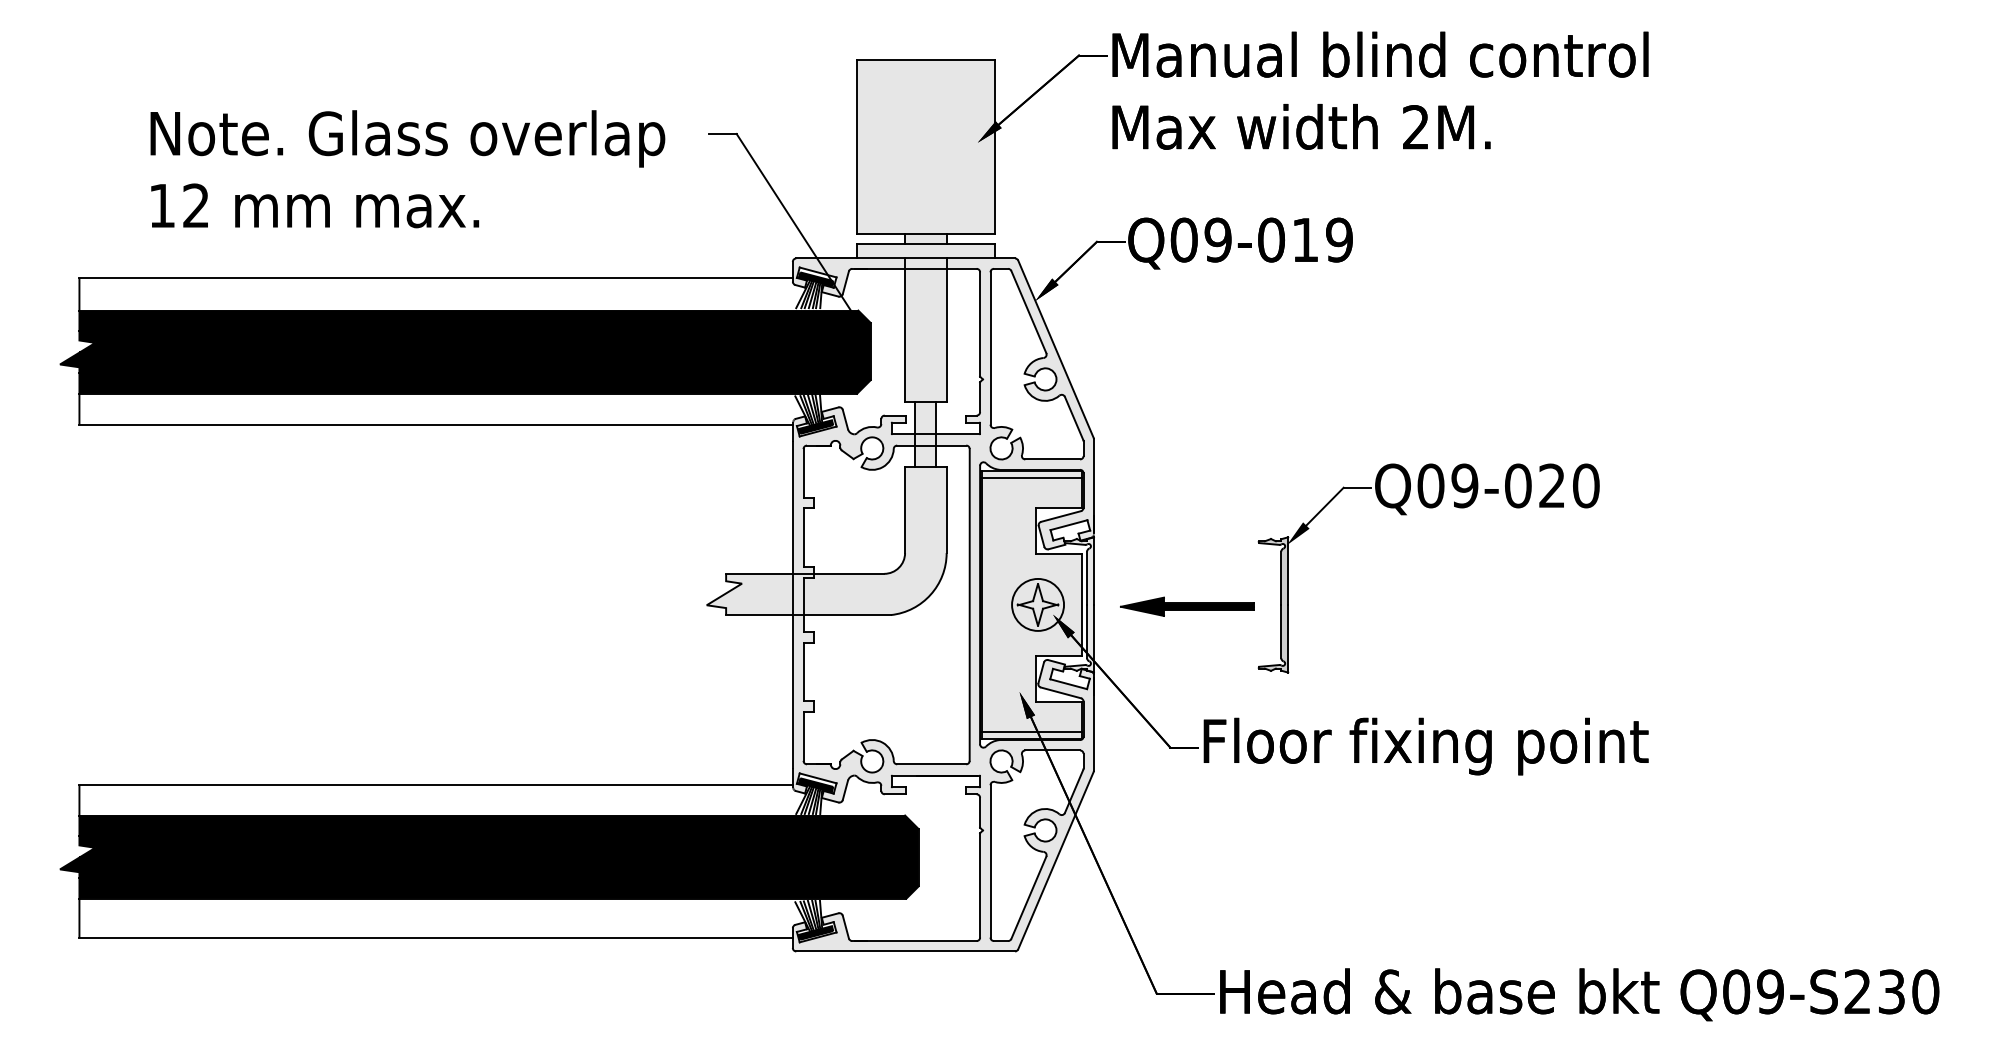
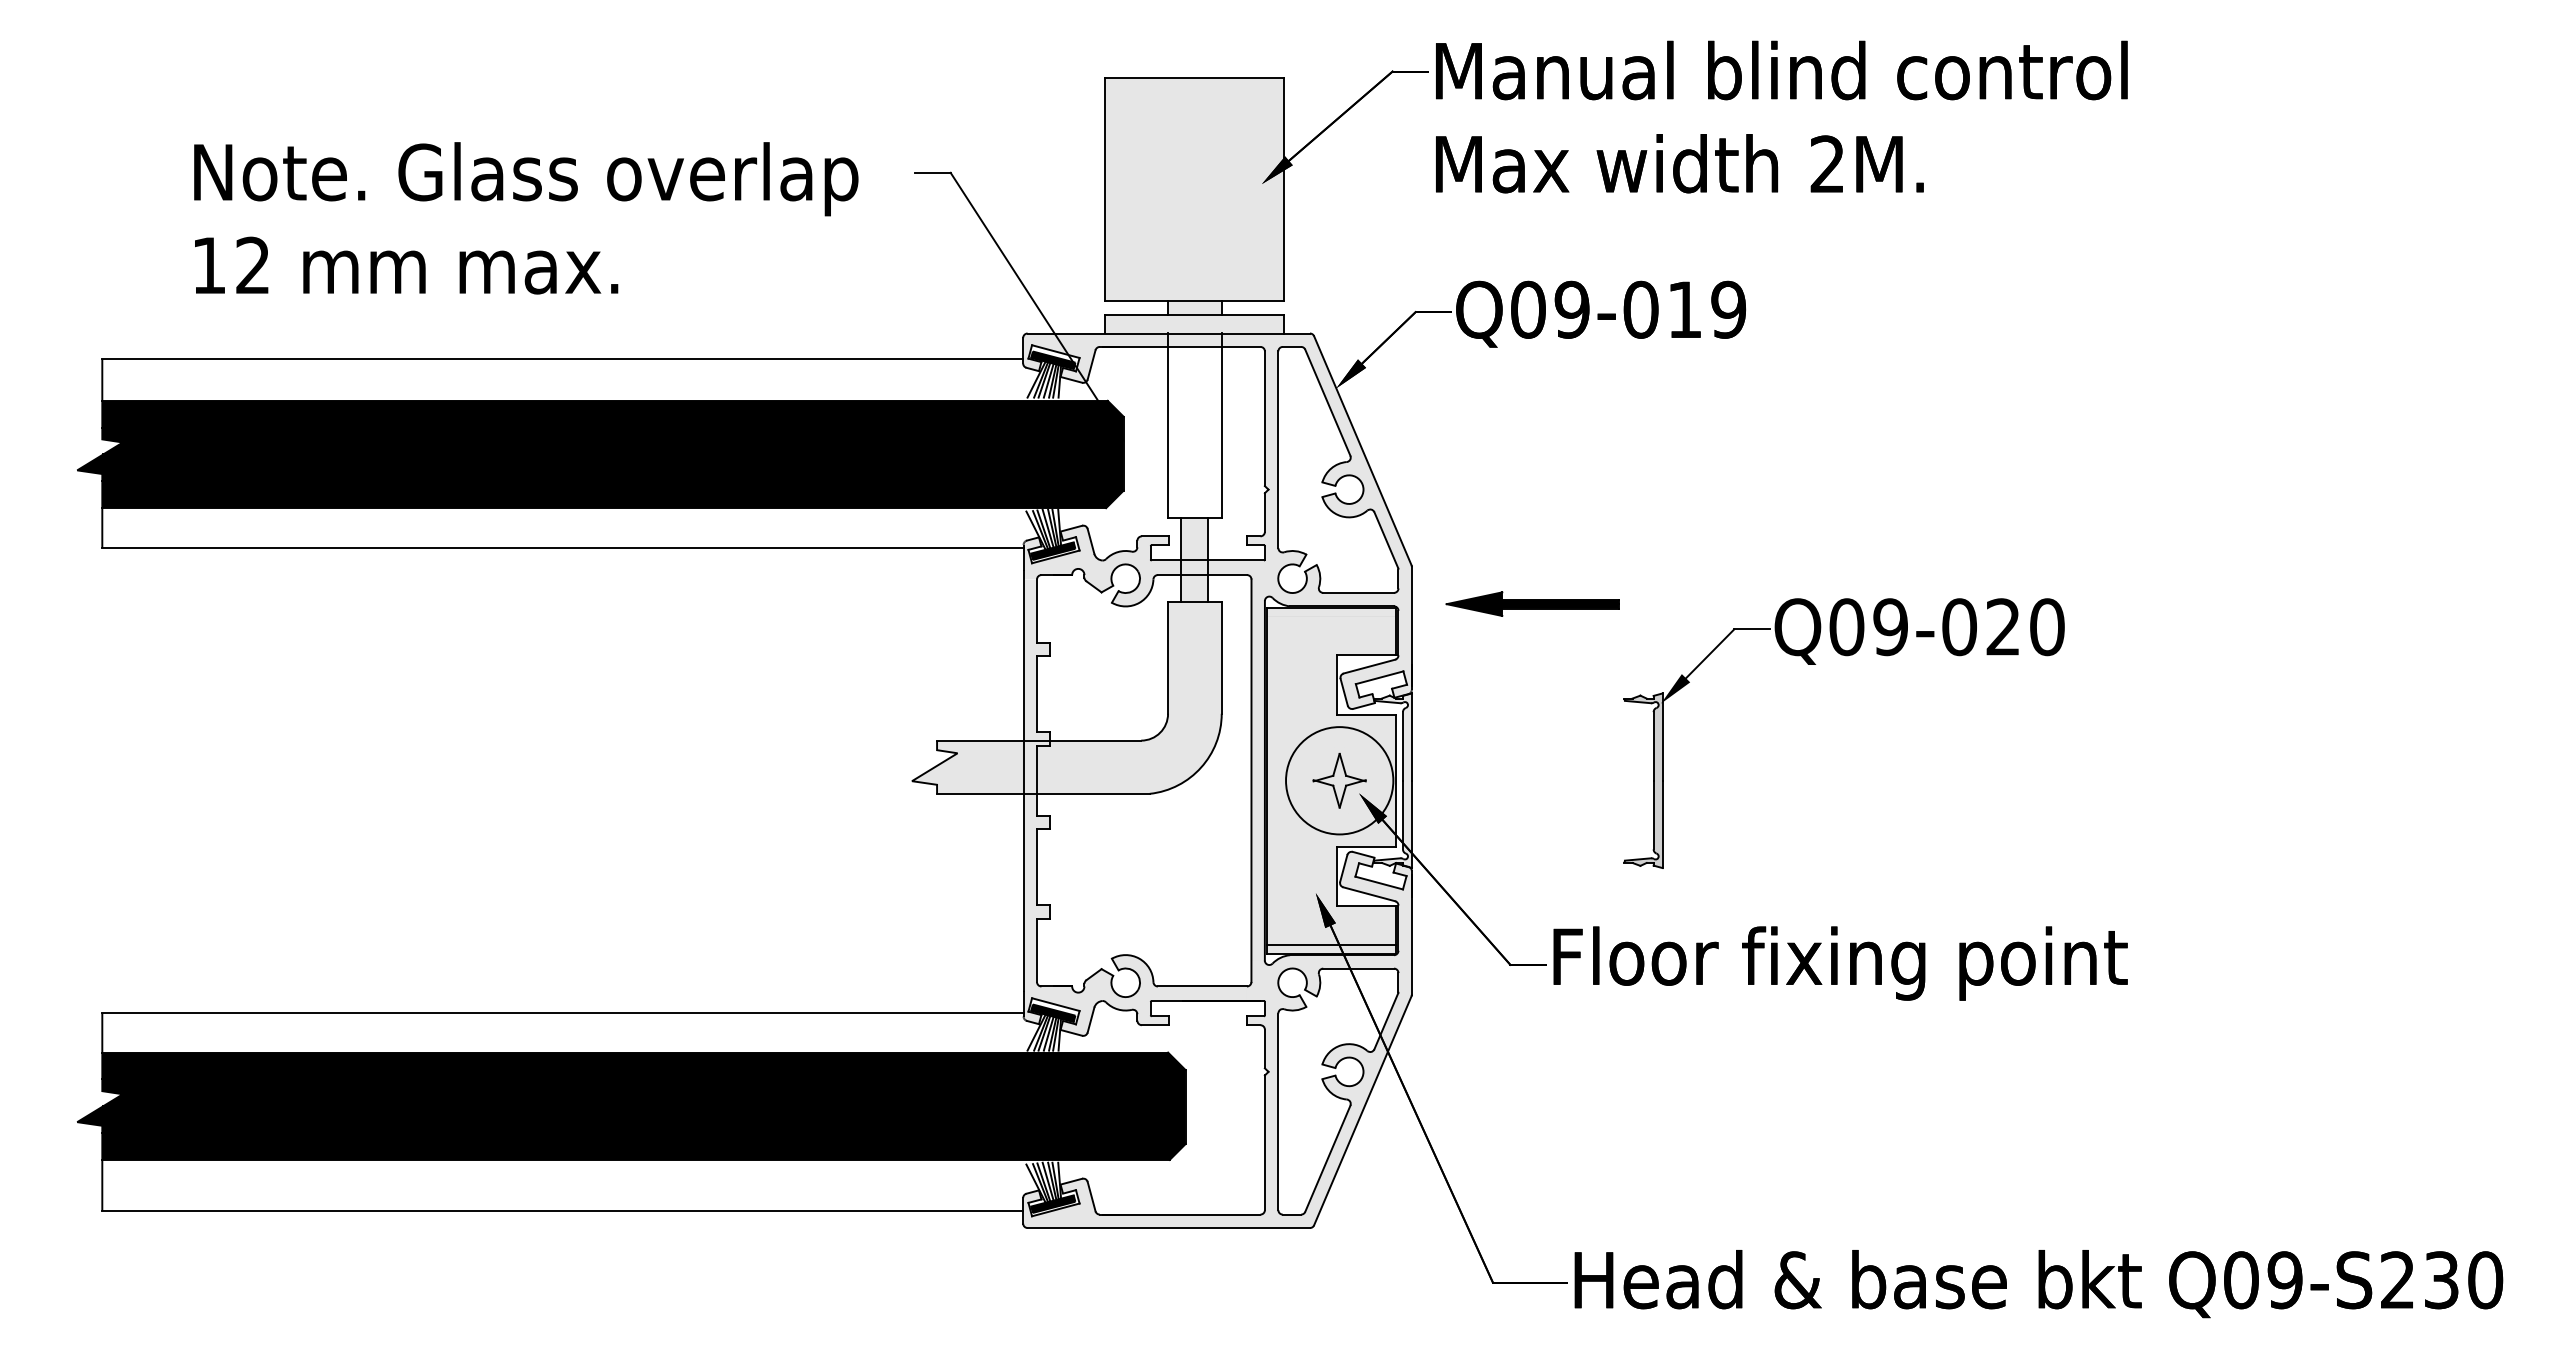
fill: (925, 335) -> (1194, 432), removed
line: (1031, 477) -> (1331, 616), removed
circle: (1037, 604) -> (1339, 780), size x1.6
part: (1187, 606) -> (1532, 603), moved

